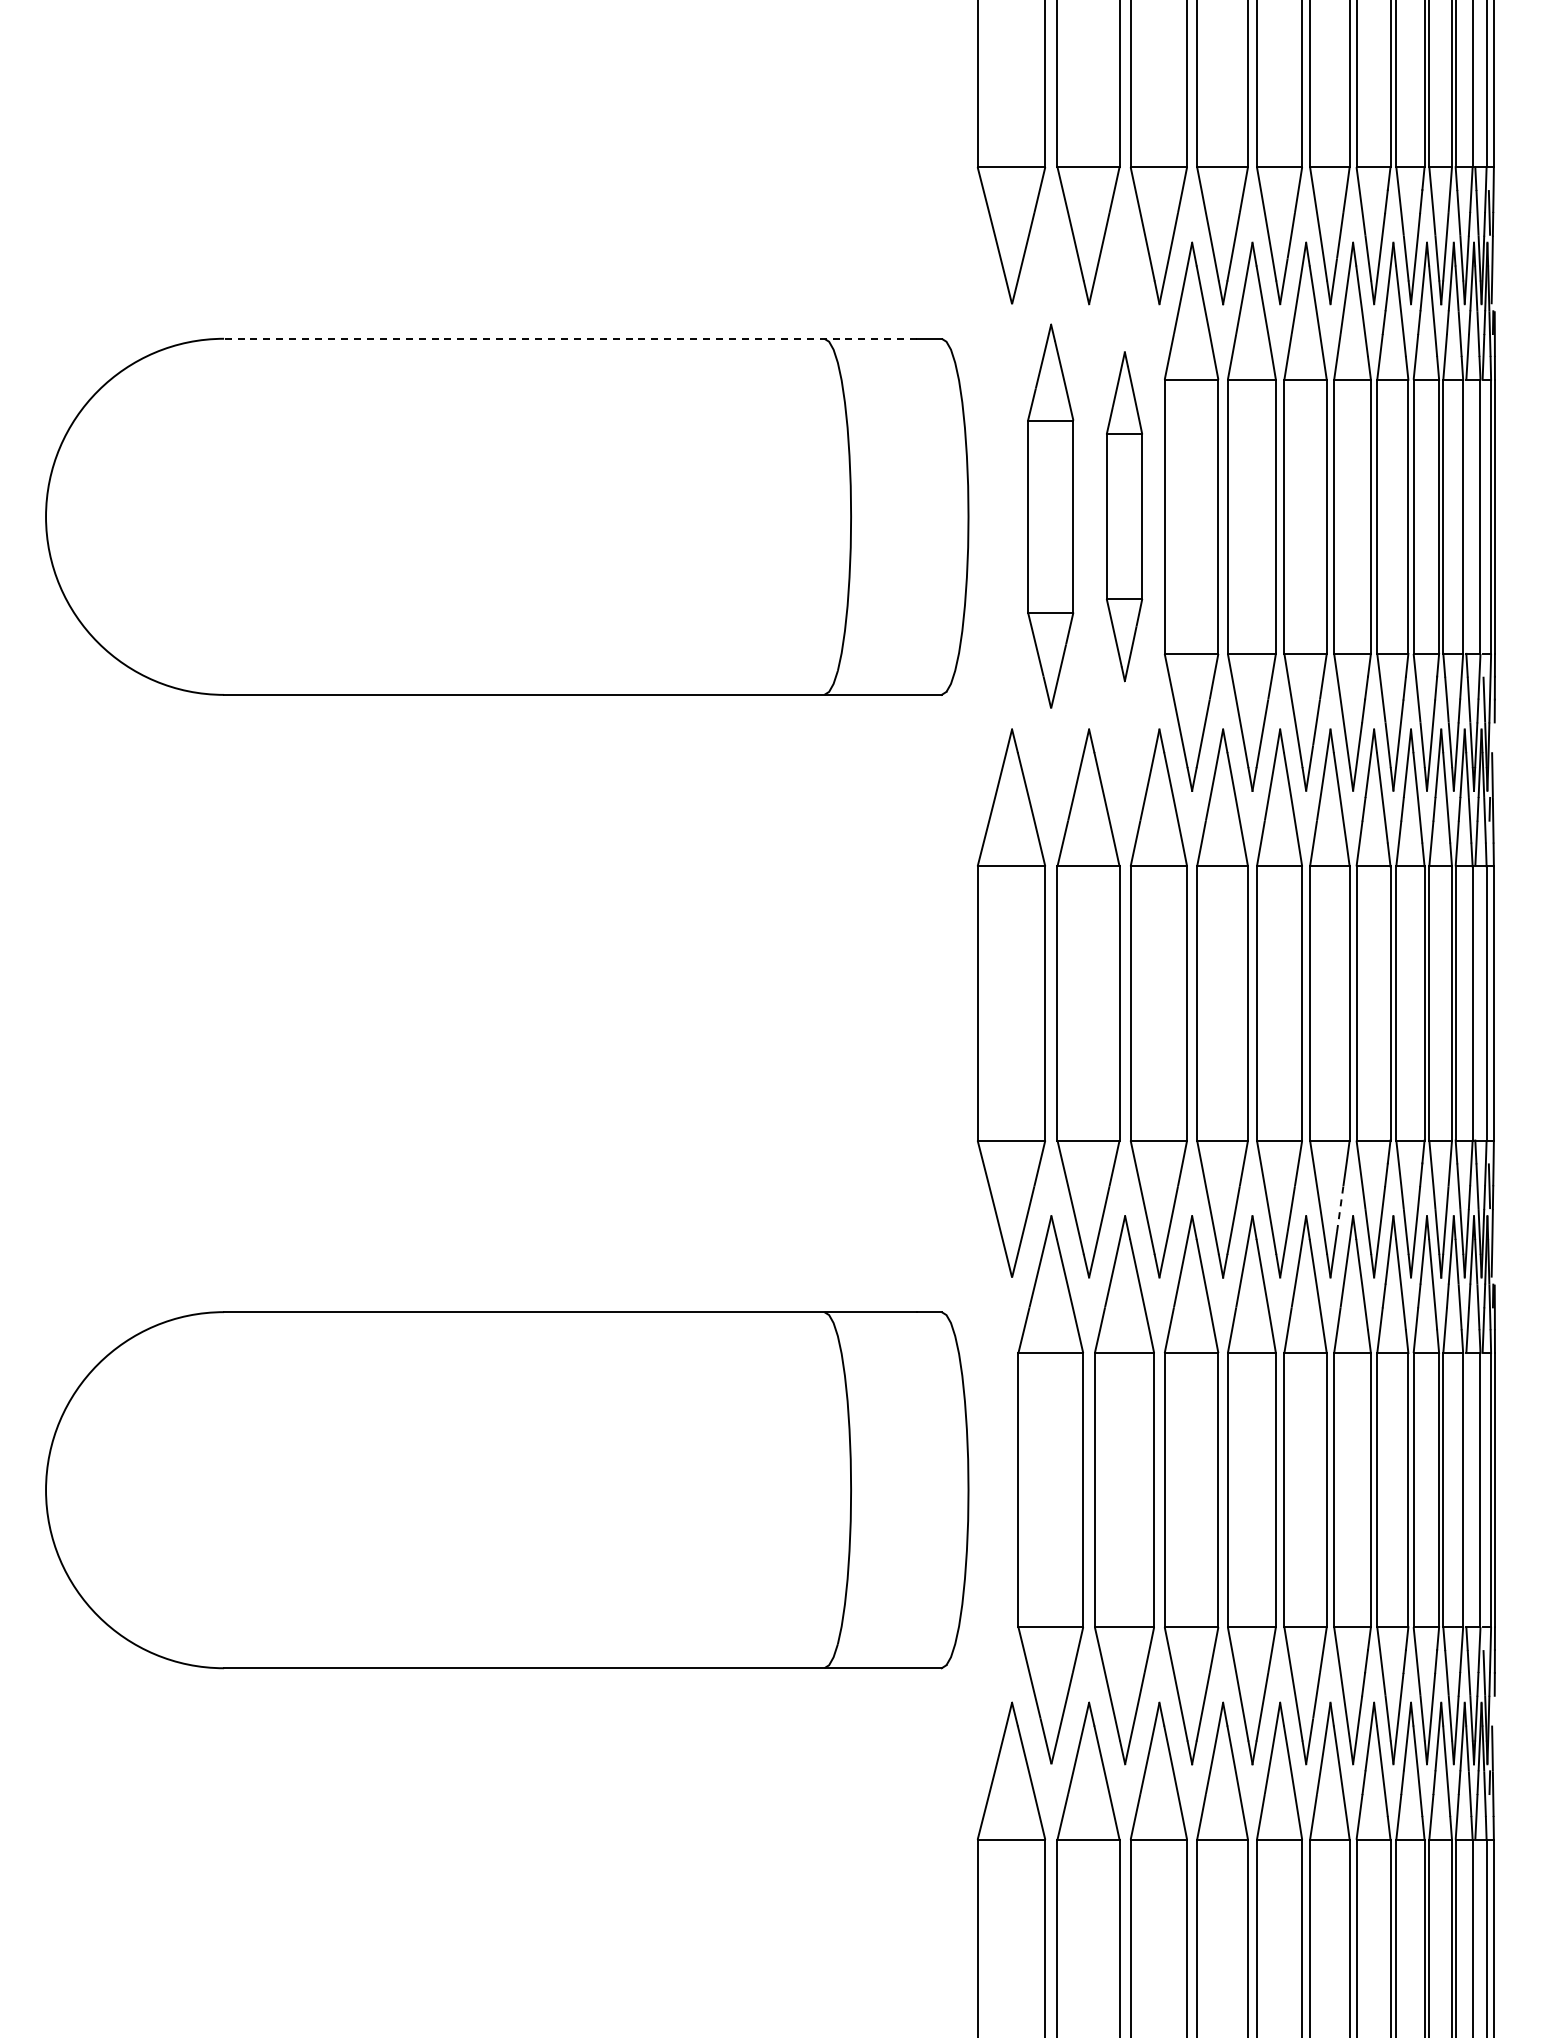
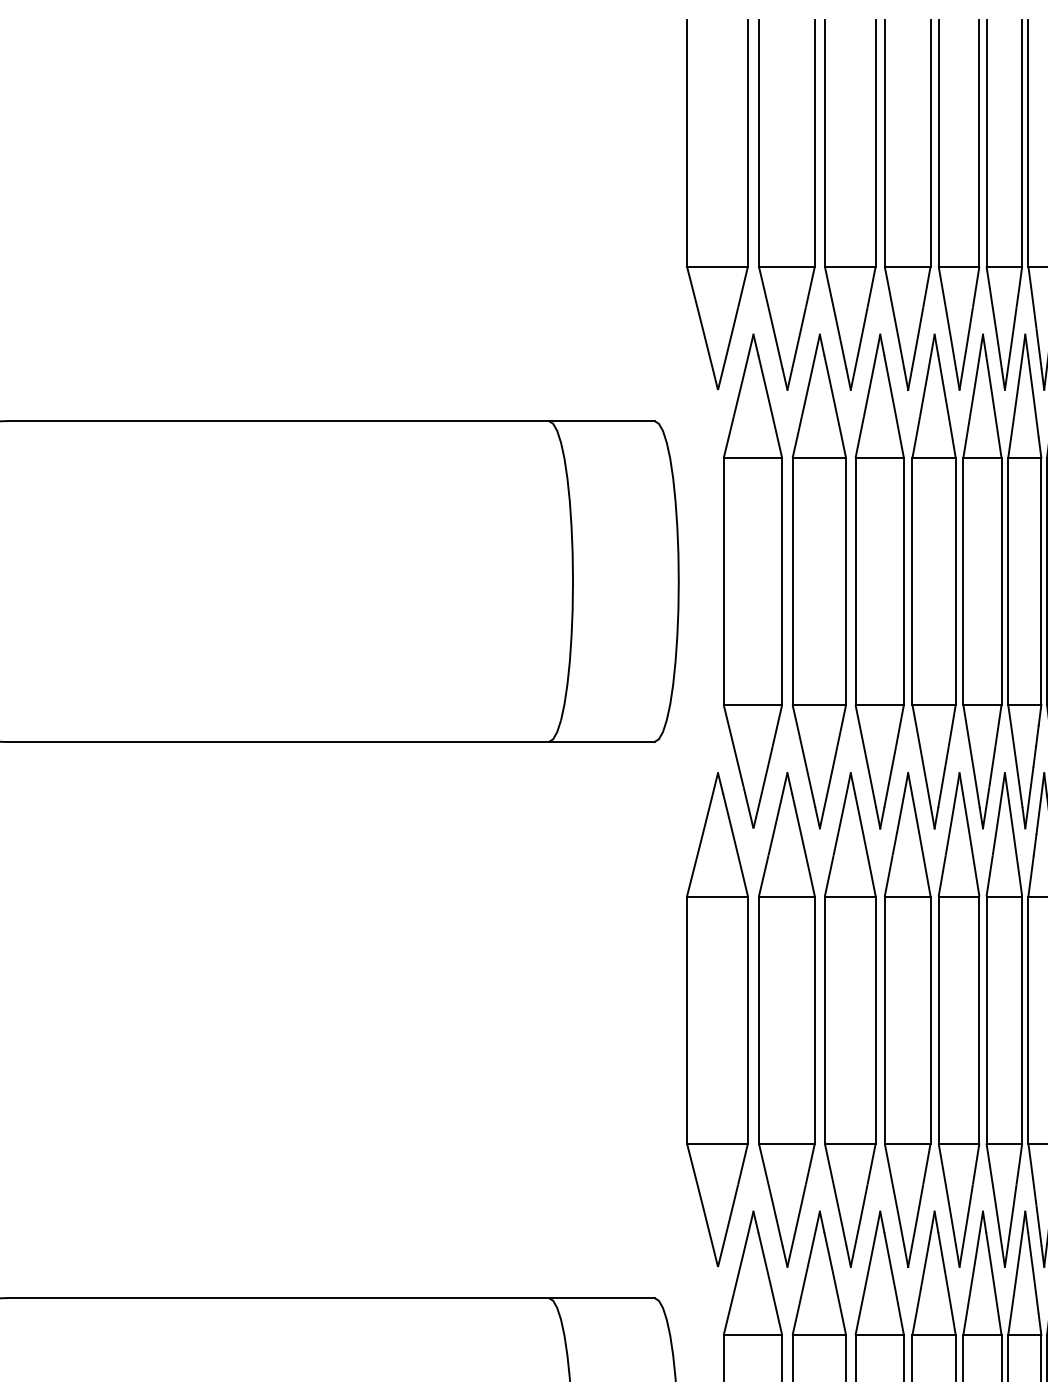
line: (570, 338) -> (320, 420), dashed -> solid
part: (1050, 515) -> (752, 580), size x1.43
part: (1124, 516) -> (819, 581), size x1.67
line: (1340, 1209) -> (1013, 1205), dashed -> solid

